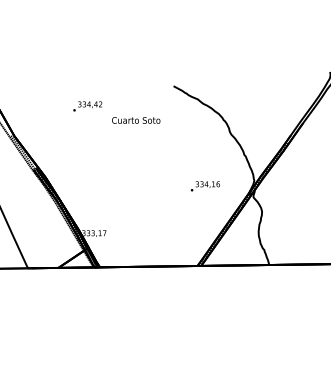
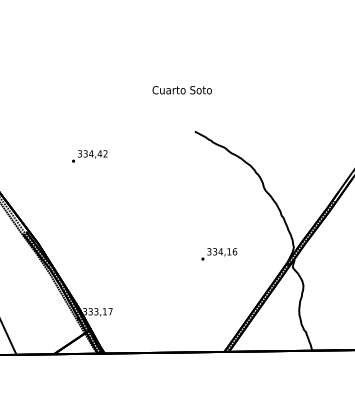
text: (136, 120) -> (182, 90), moved
text: (204, 186) -> (218, 254), moved

